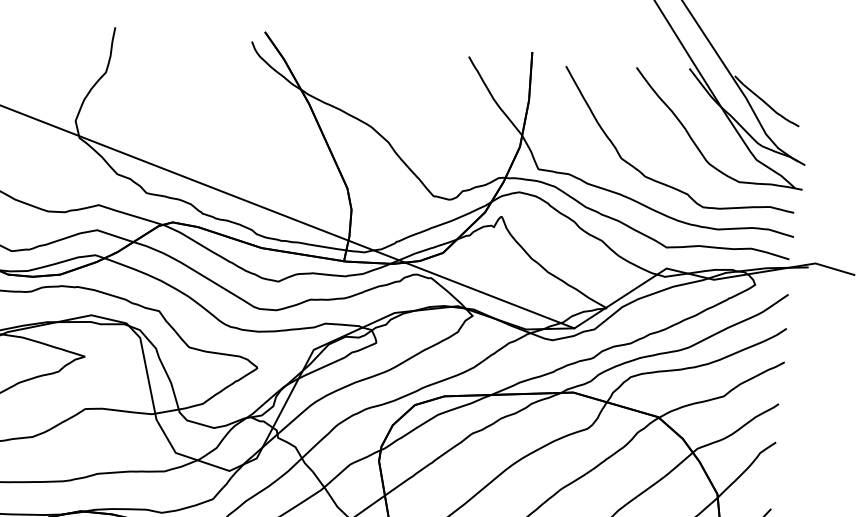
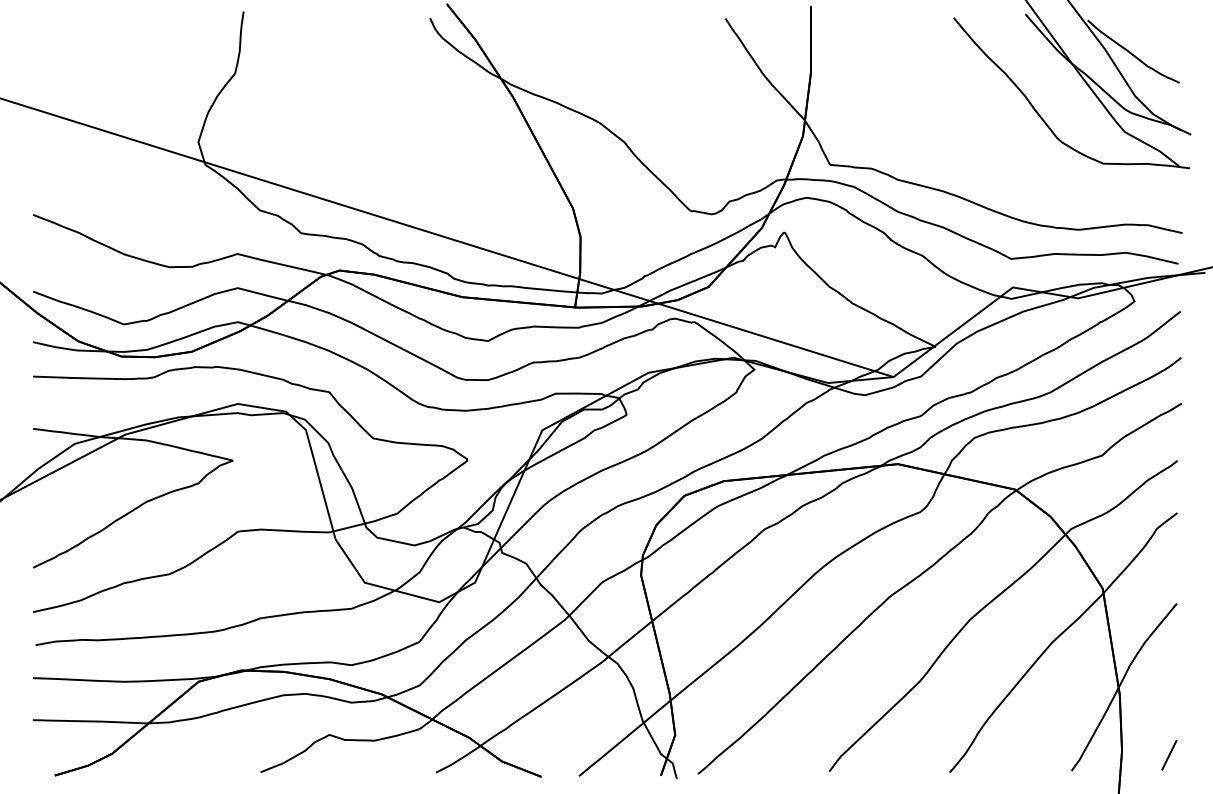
curve: (664, 183) -> (1002, 172), removed

